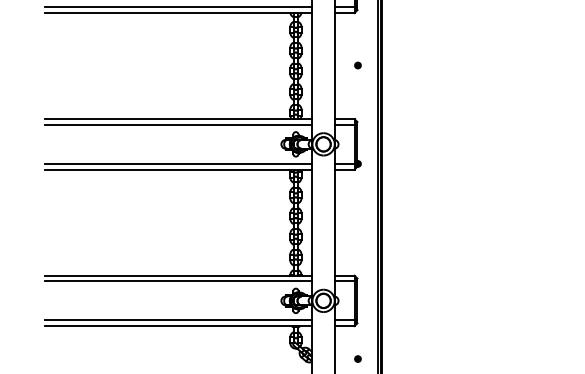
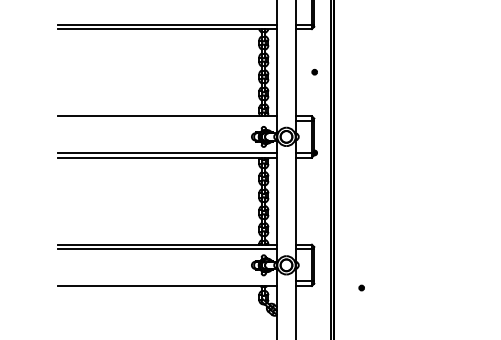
line: (178, 124) -> (167, 120), removed
line: (178, 320) -> (167, 281), removed
part: (357, 358) -> (361, 287), moved

